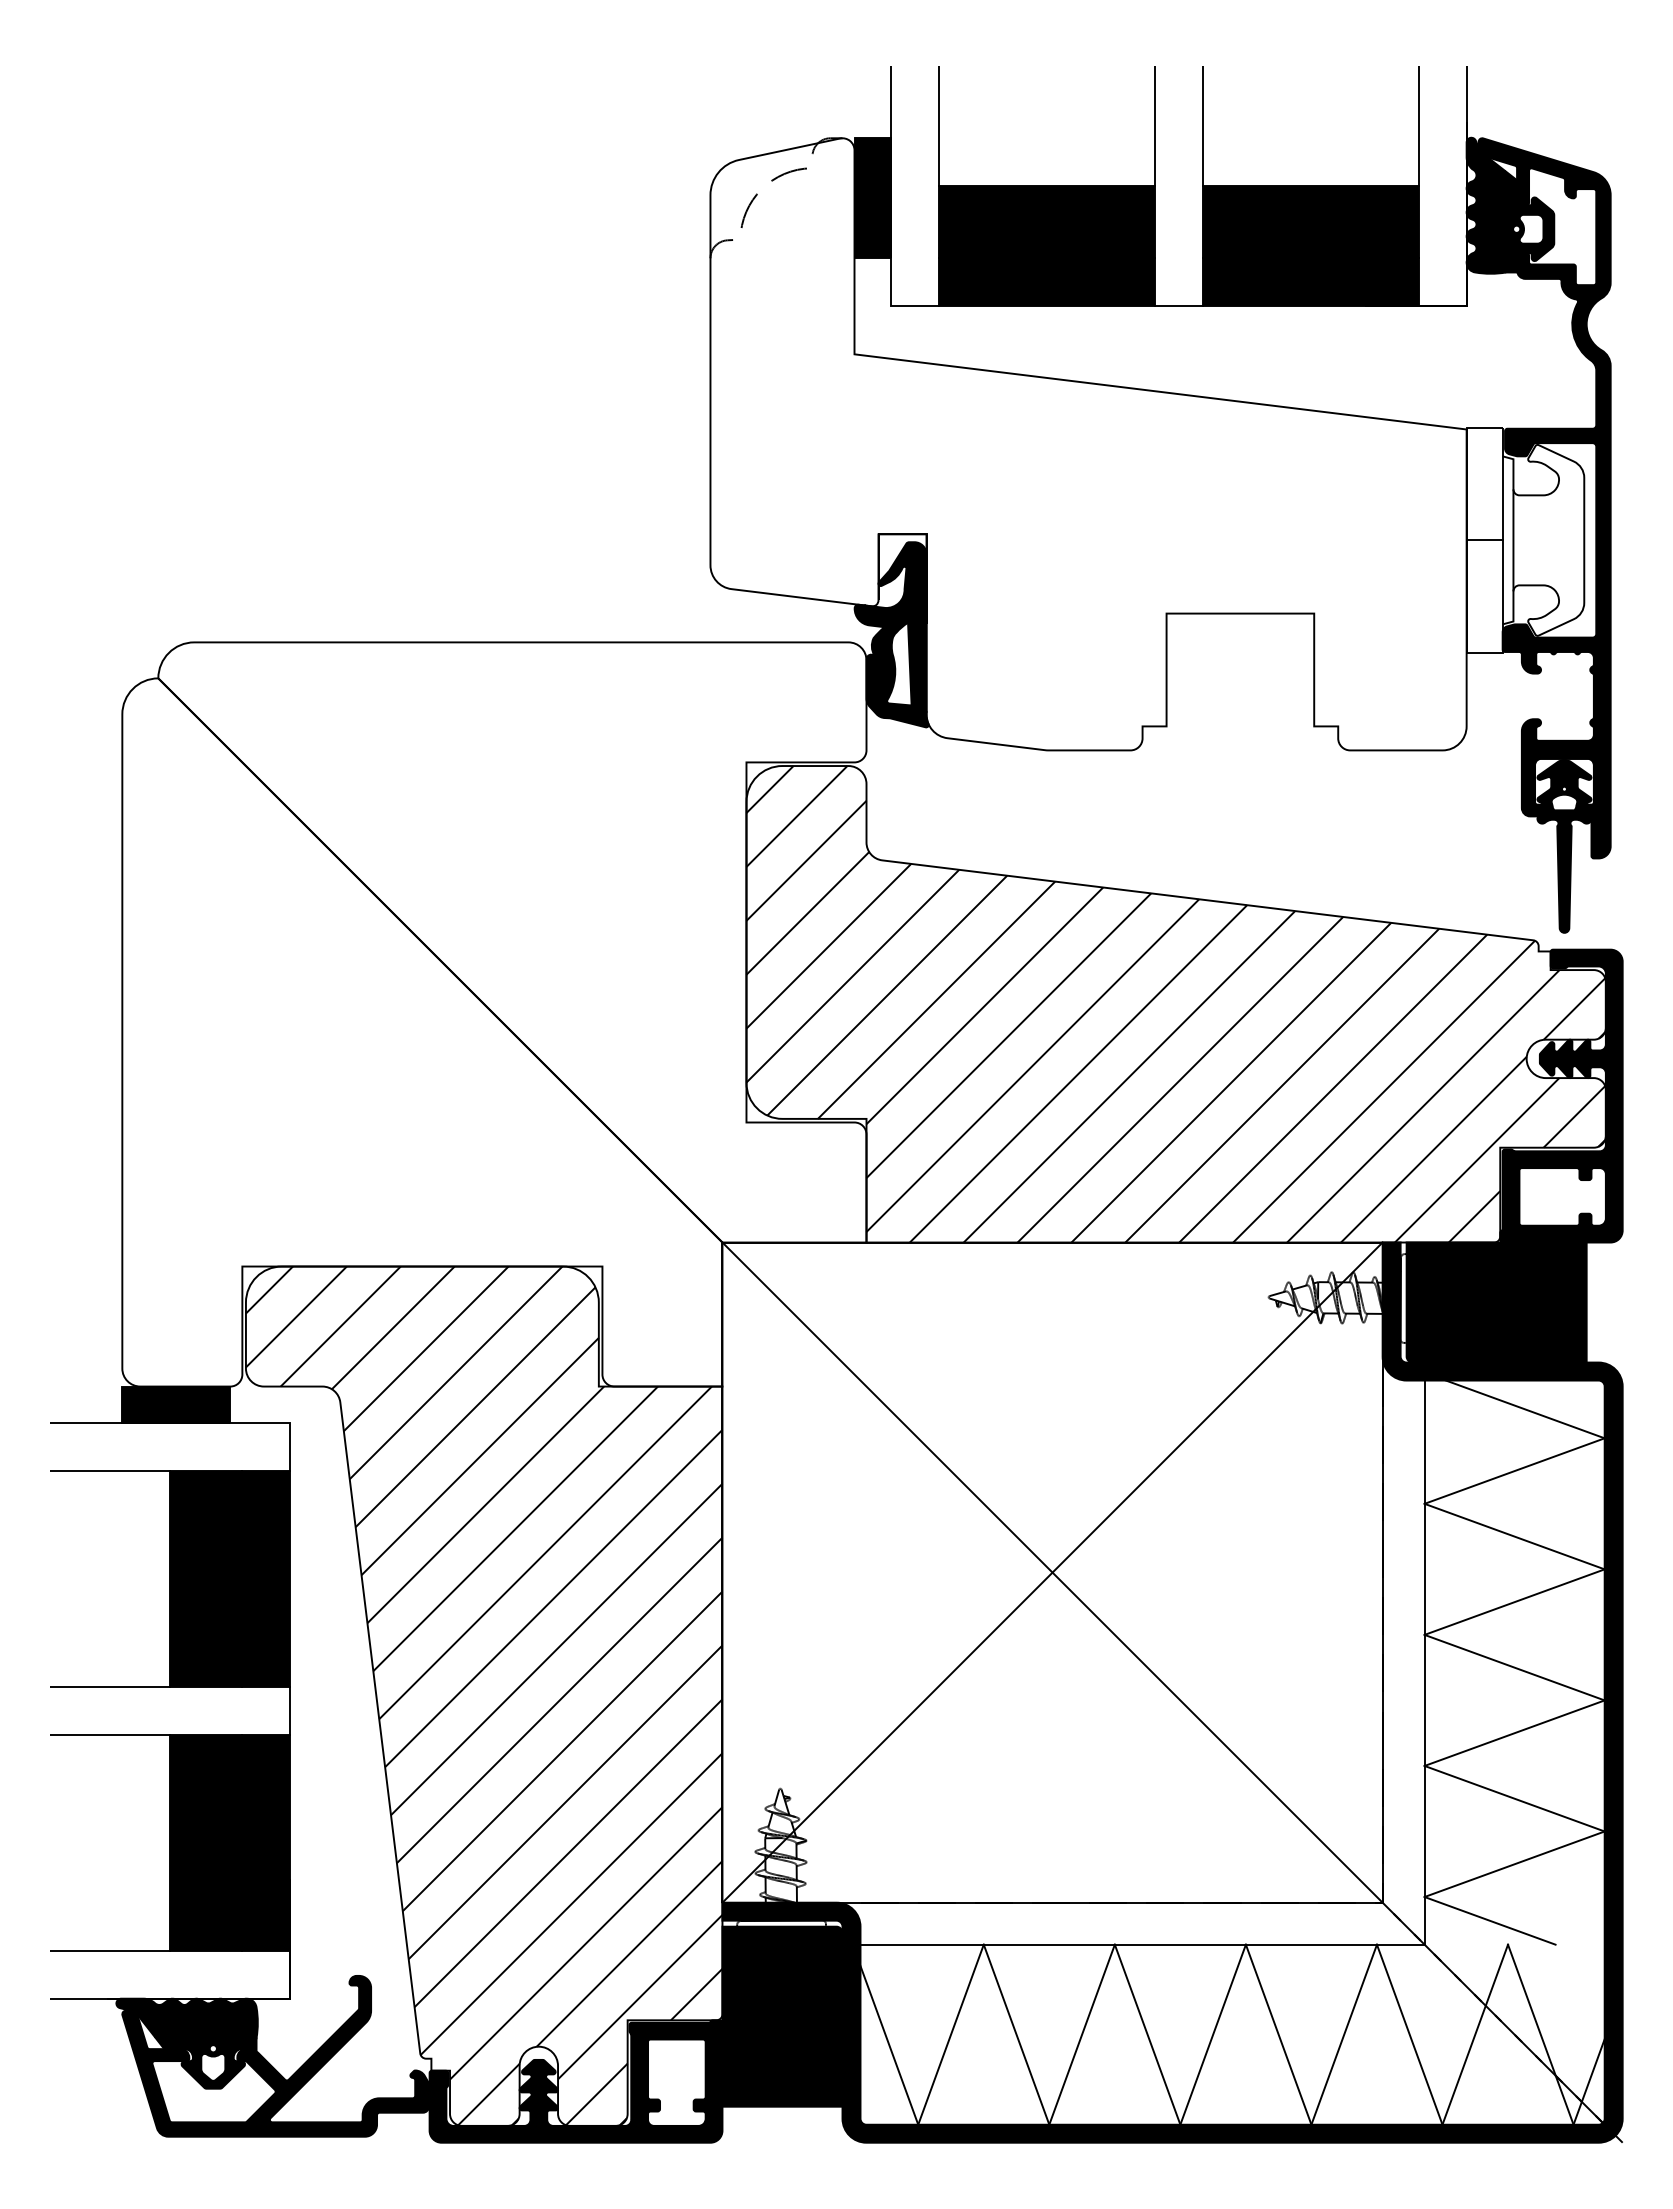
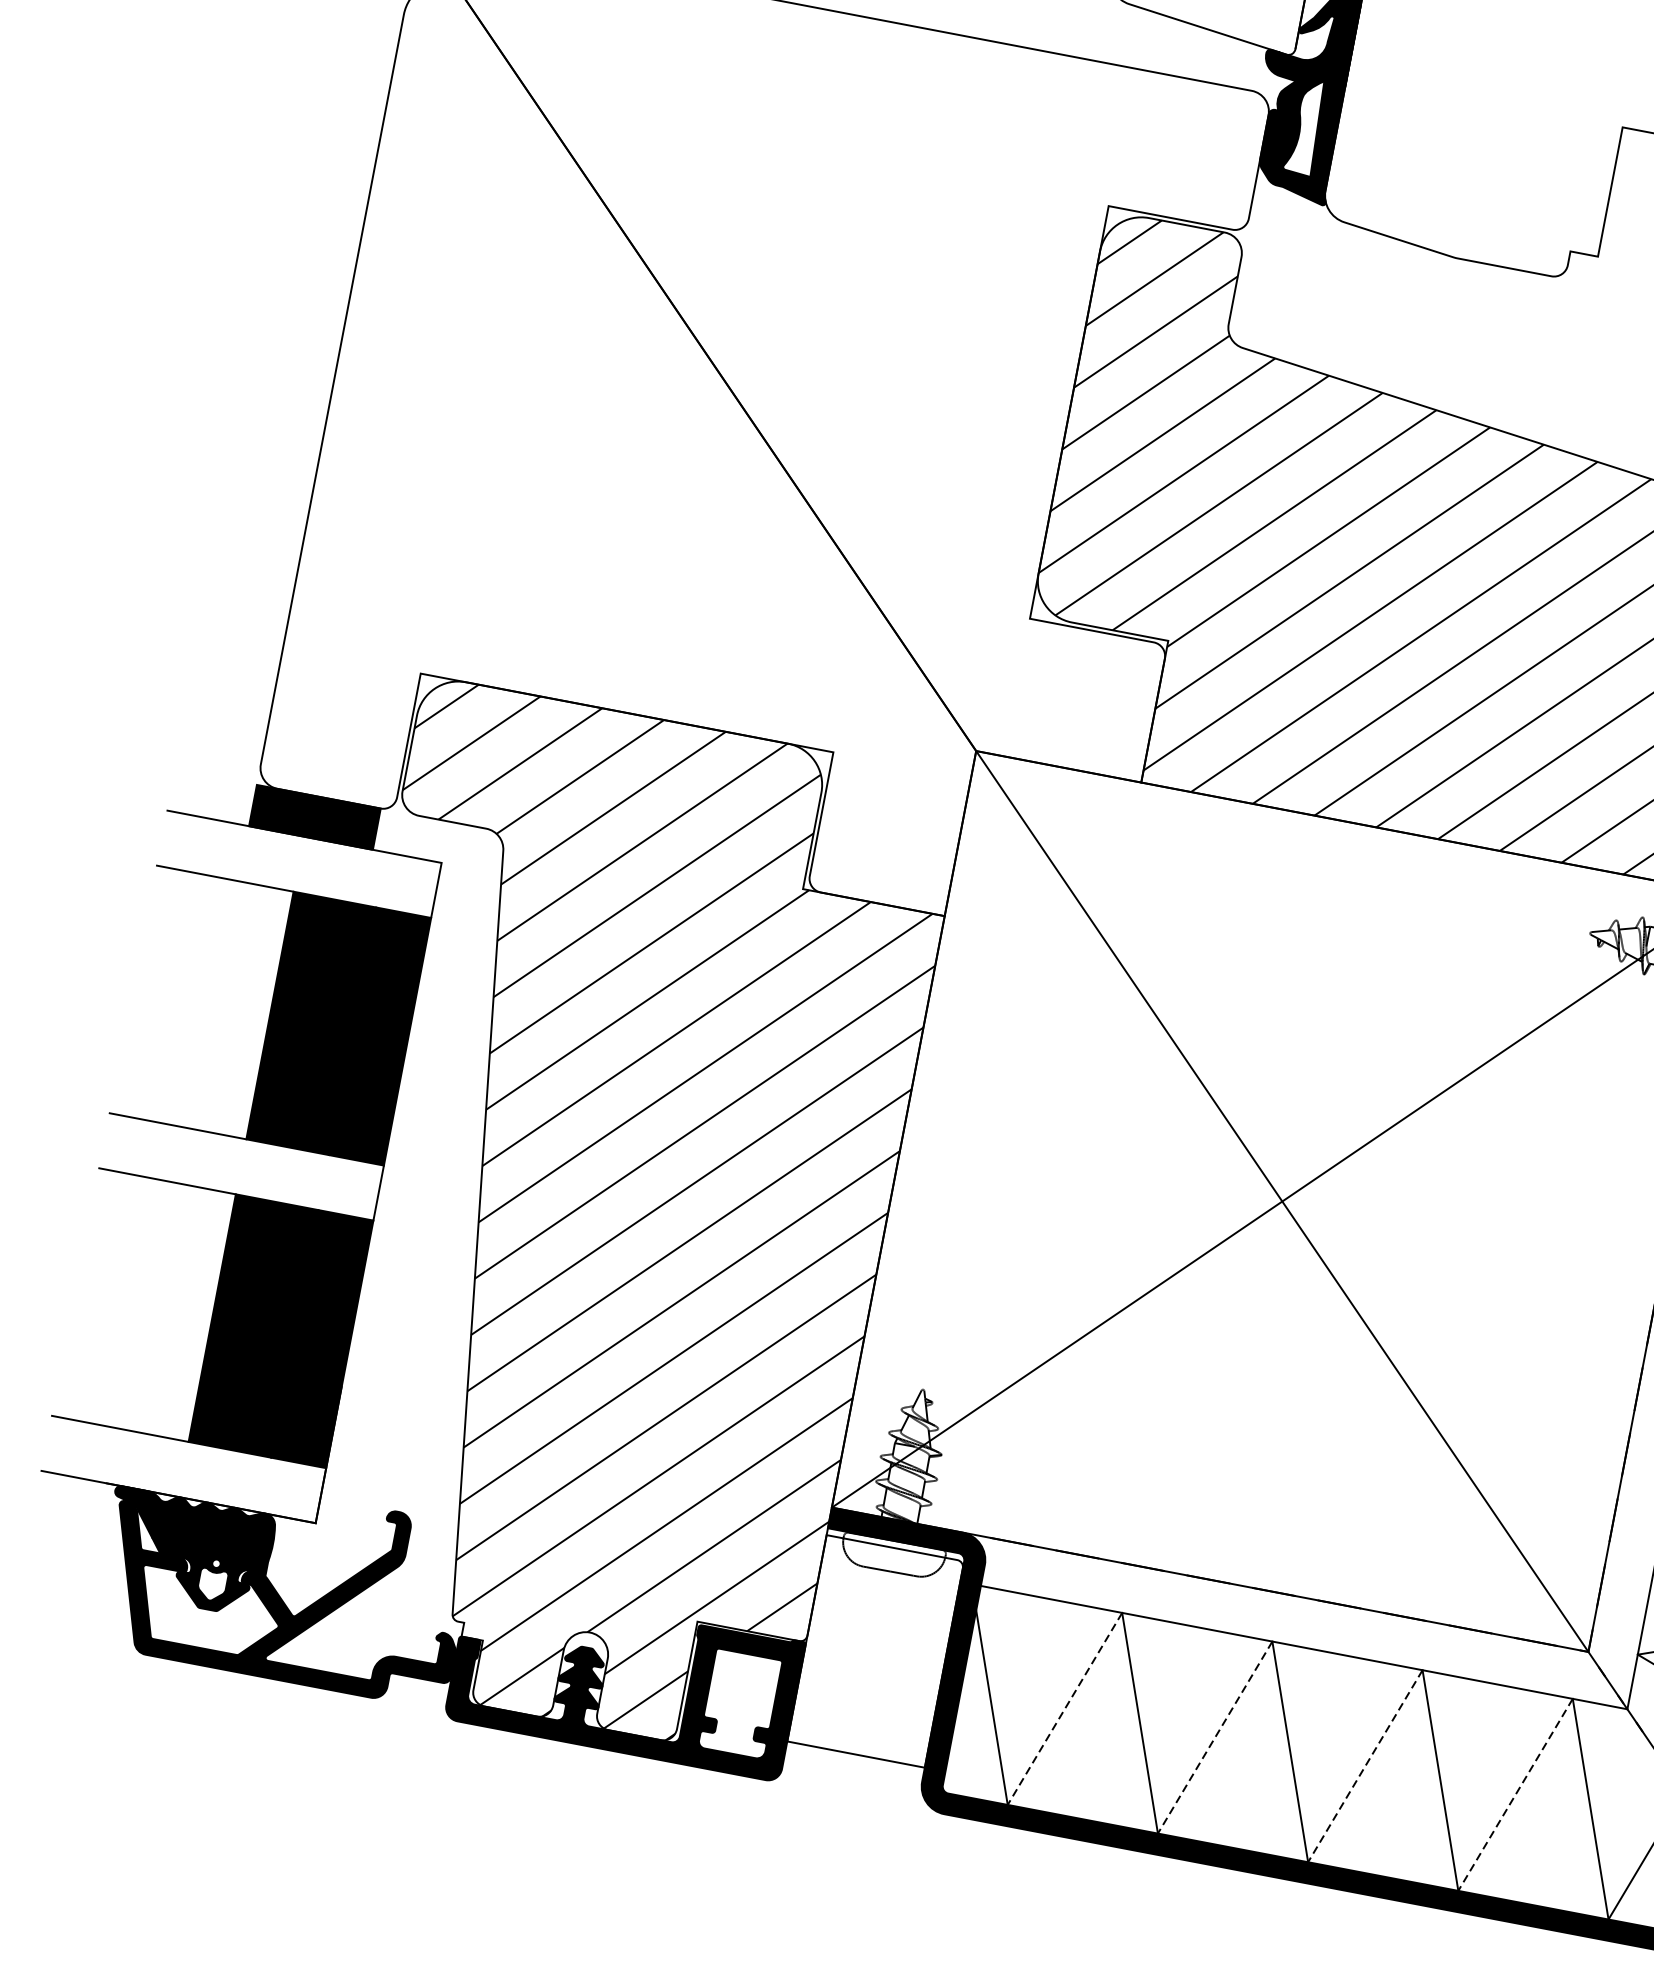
fill: (782, 2016) -> (875, 1651), removed
line: (951, 2034) -> (1065, 1708), solid -> dashed
line: (1082, 2034) -> (1215, 1737), solid -> dashed
line: (1213, 2034) -> (1365, 1766), solid -> dashed
line: (1344, 2034) -> (1515, 1794), solid -> dashed

